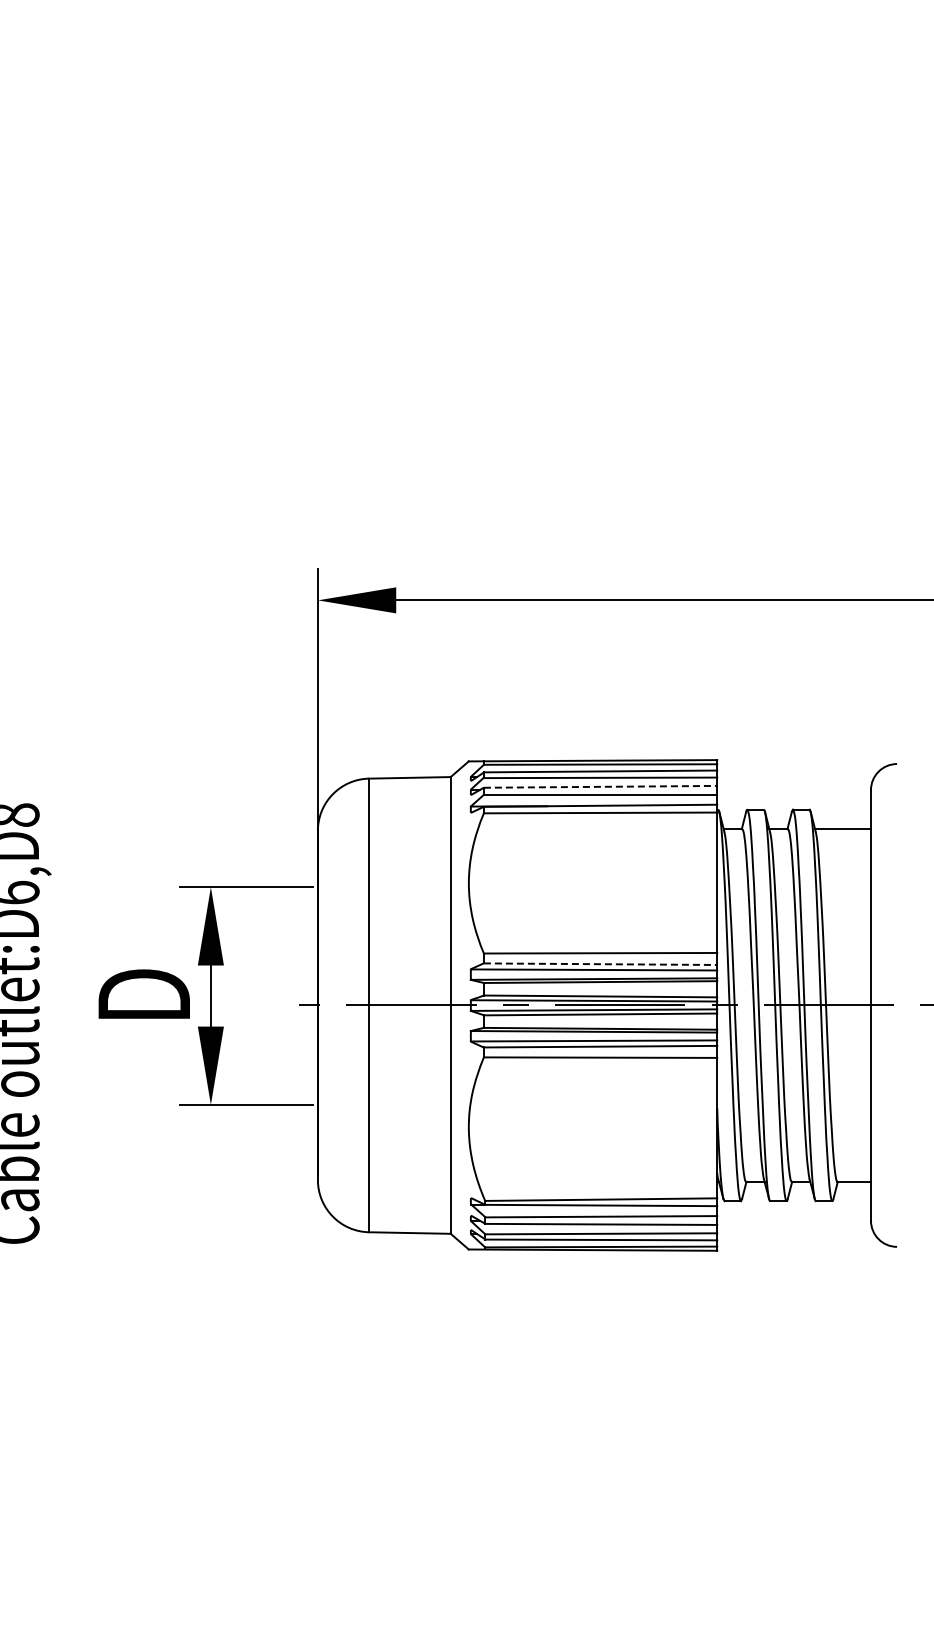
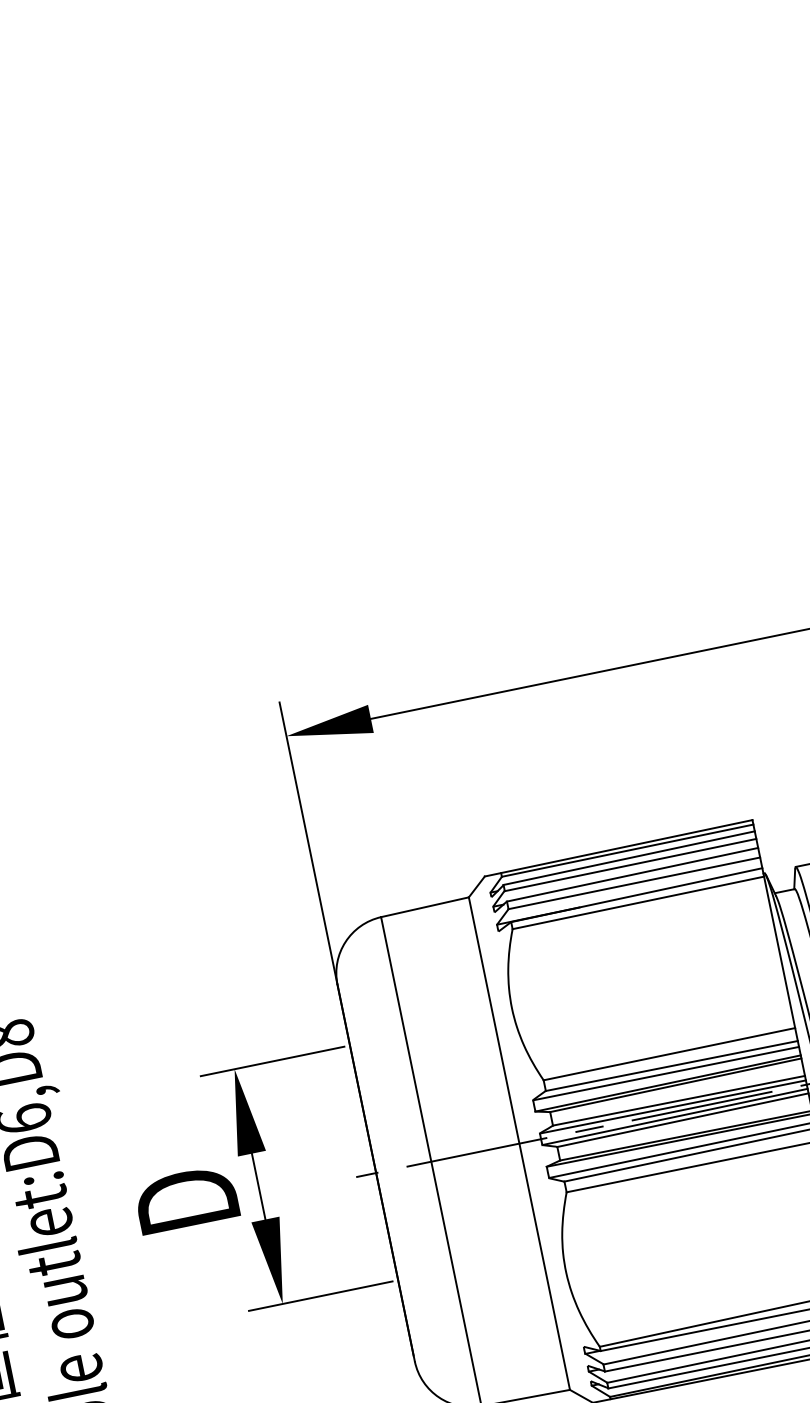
line: (600, 786) -> (632, 874), dashed -> solid
line: (600, 964) -> (671, 1066), dashed -> solid

